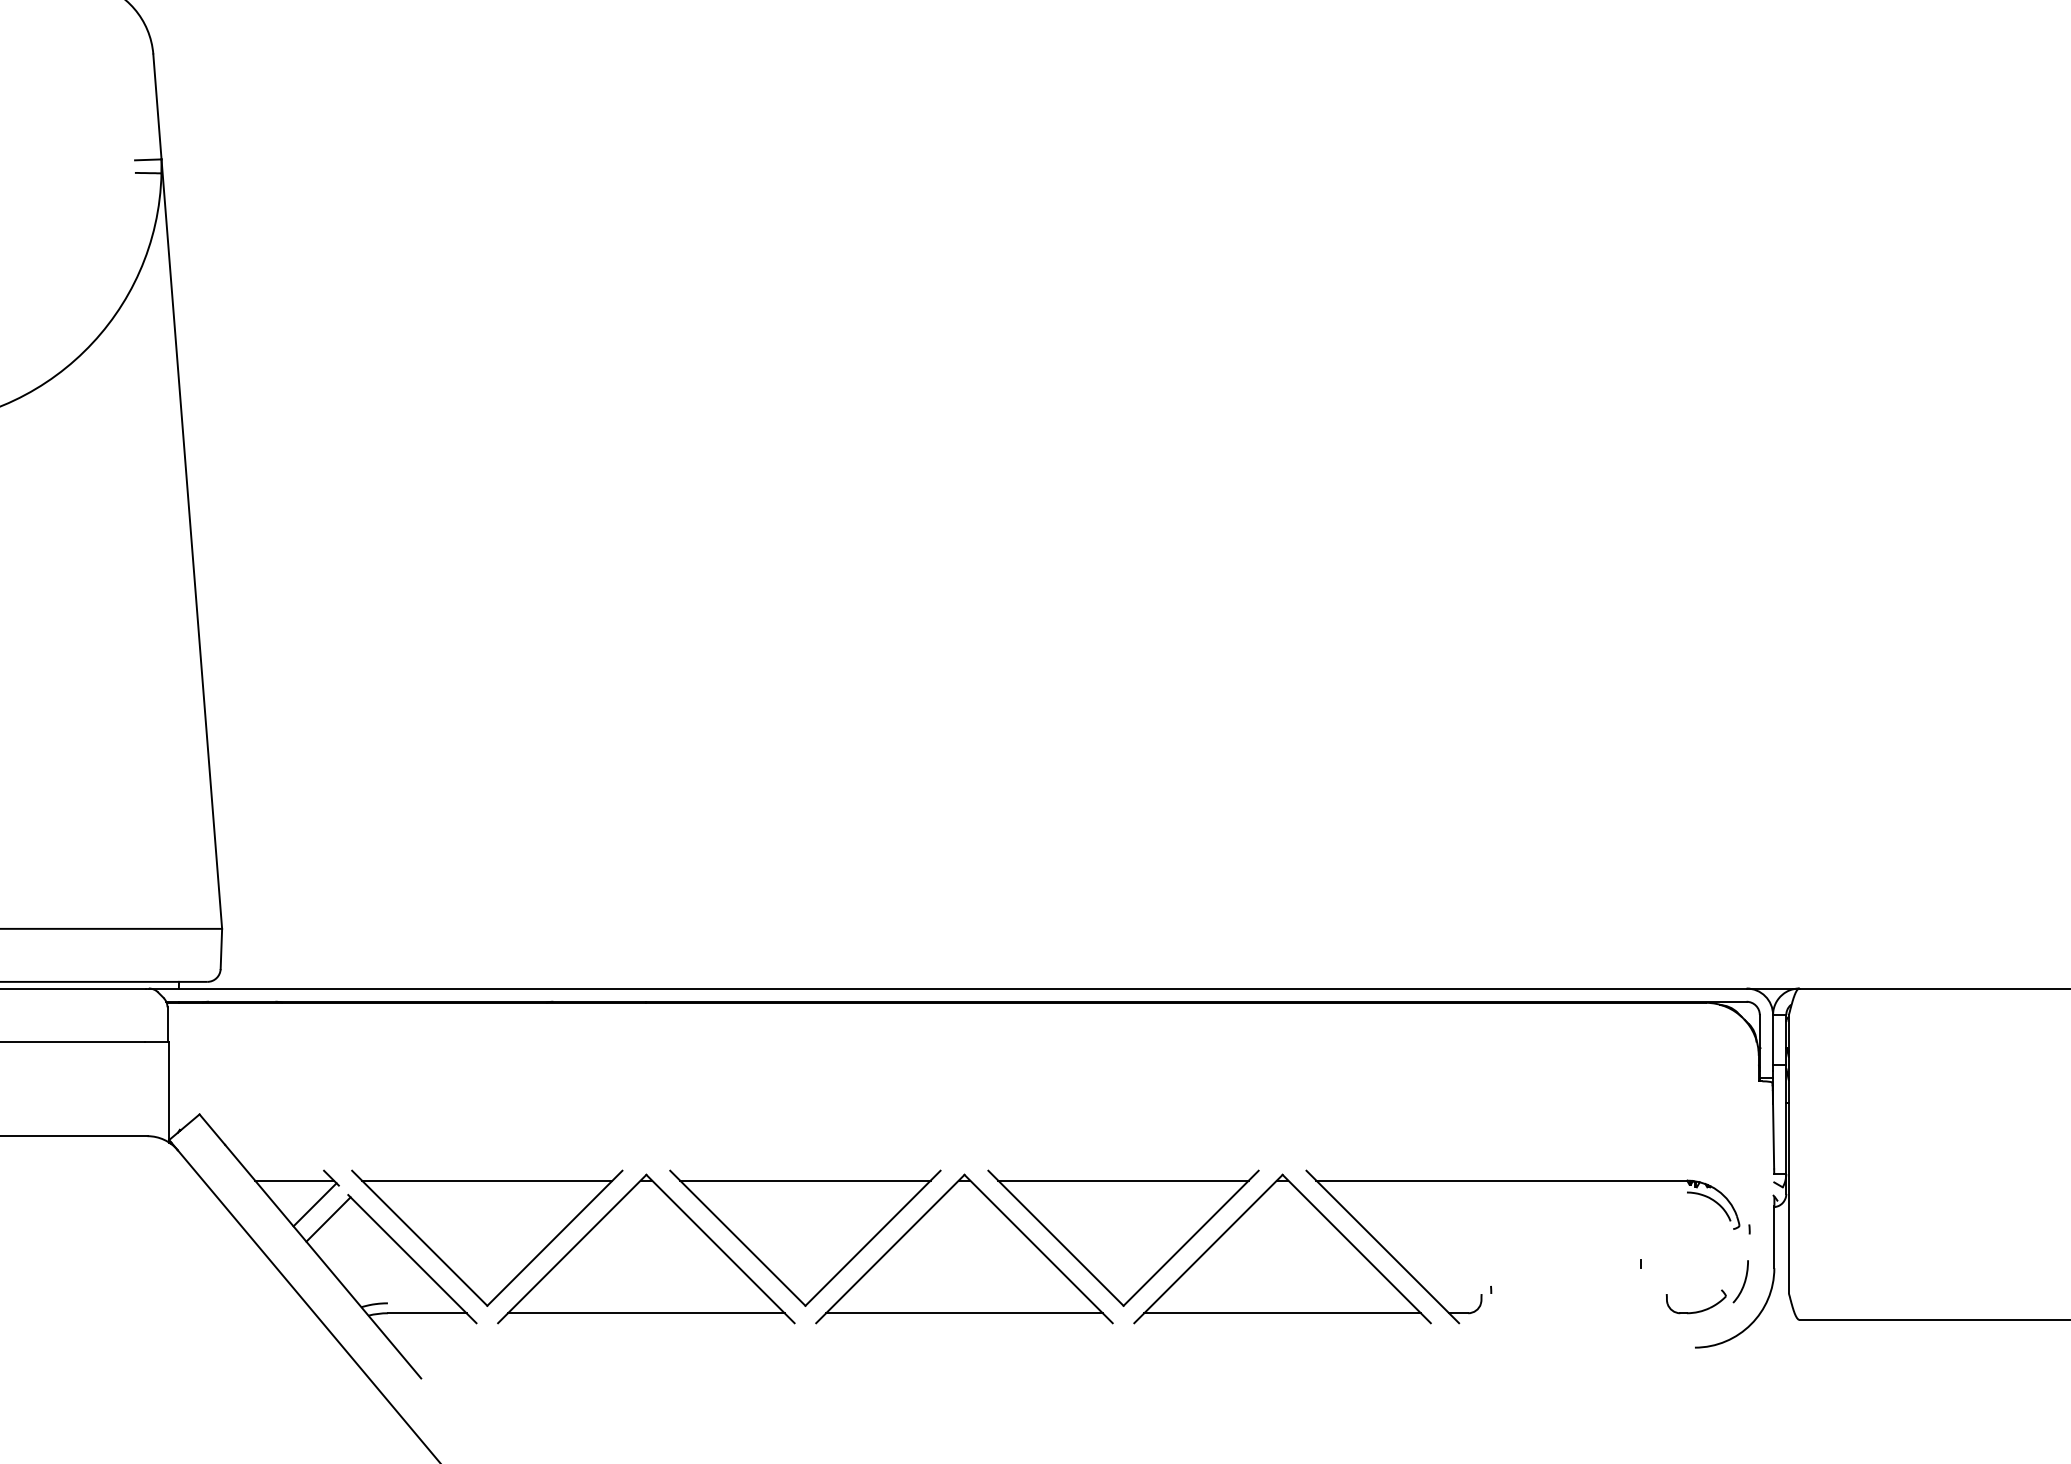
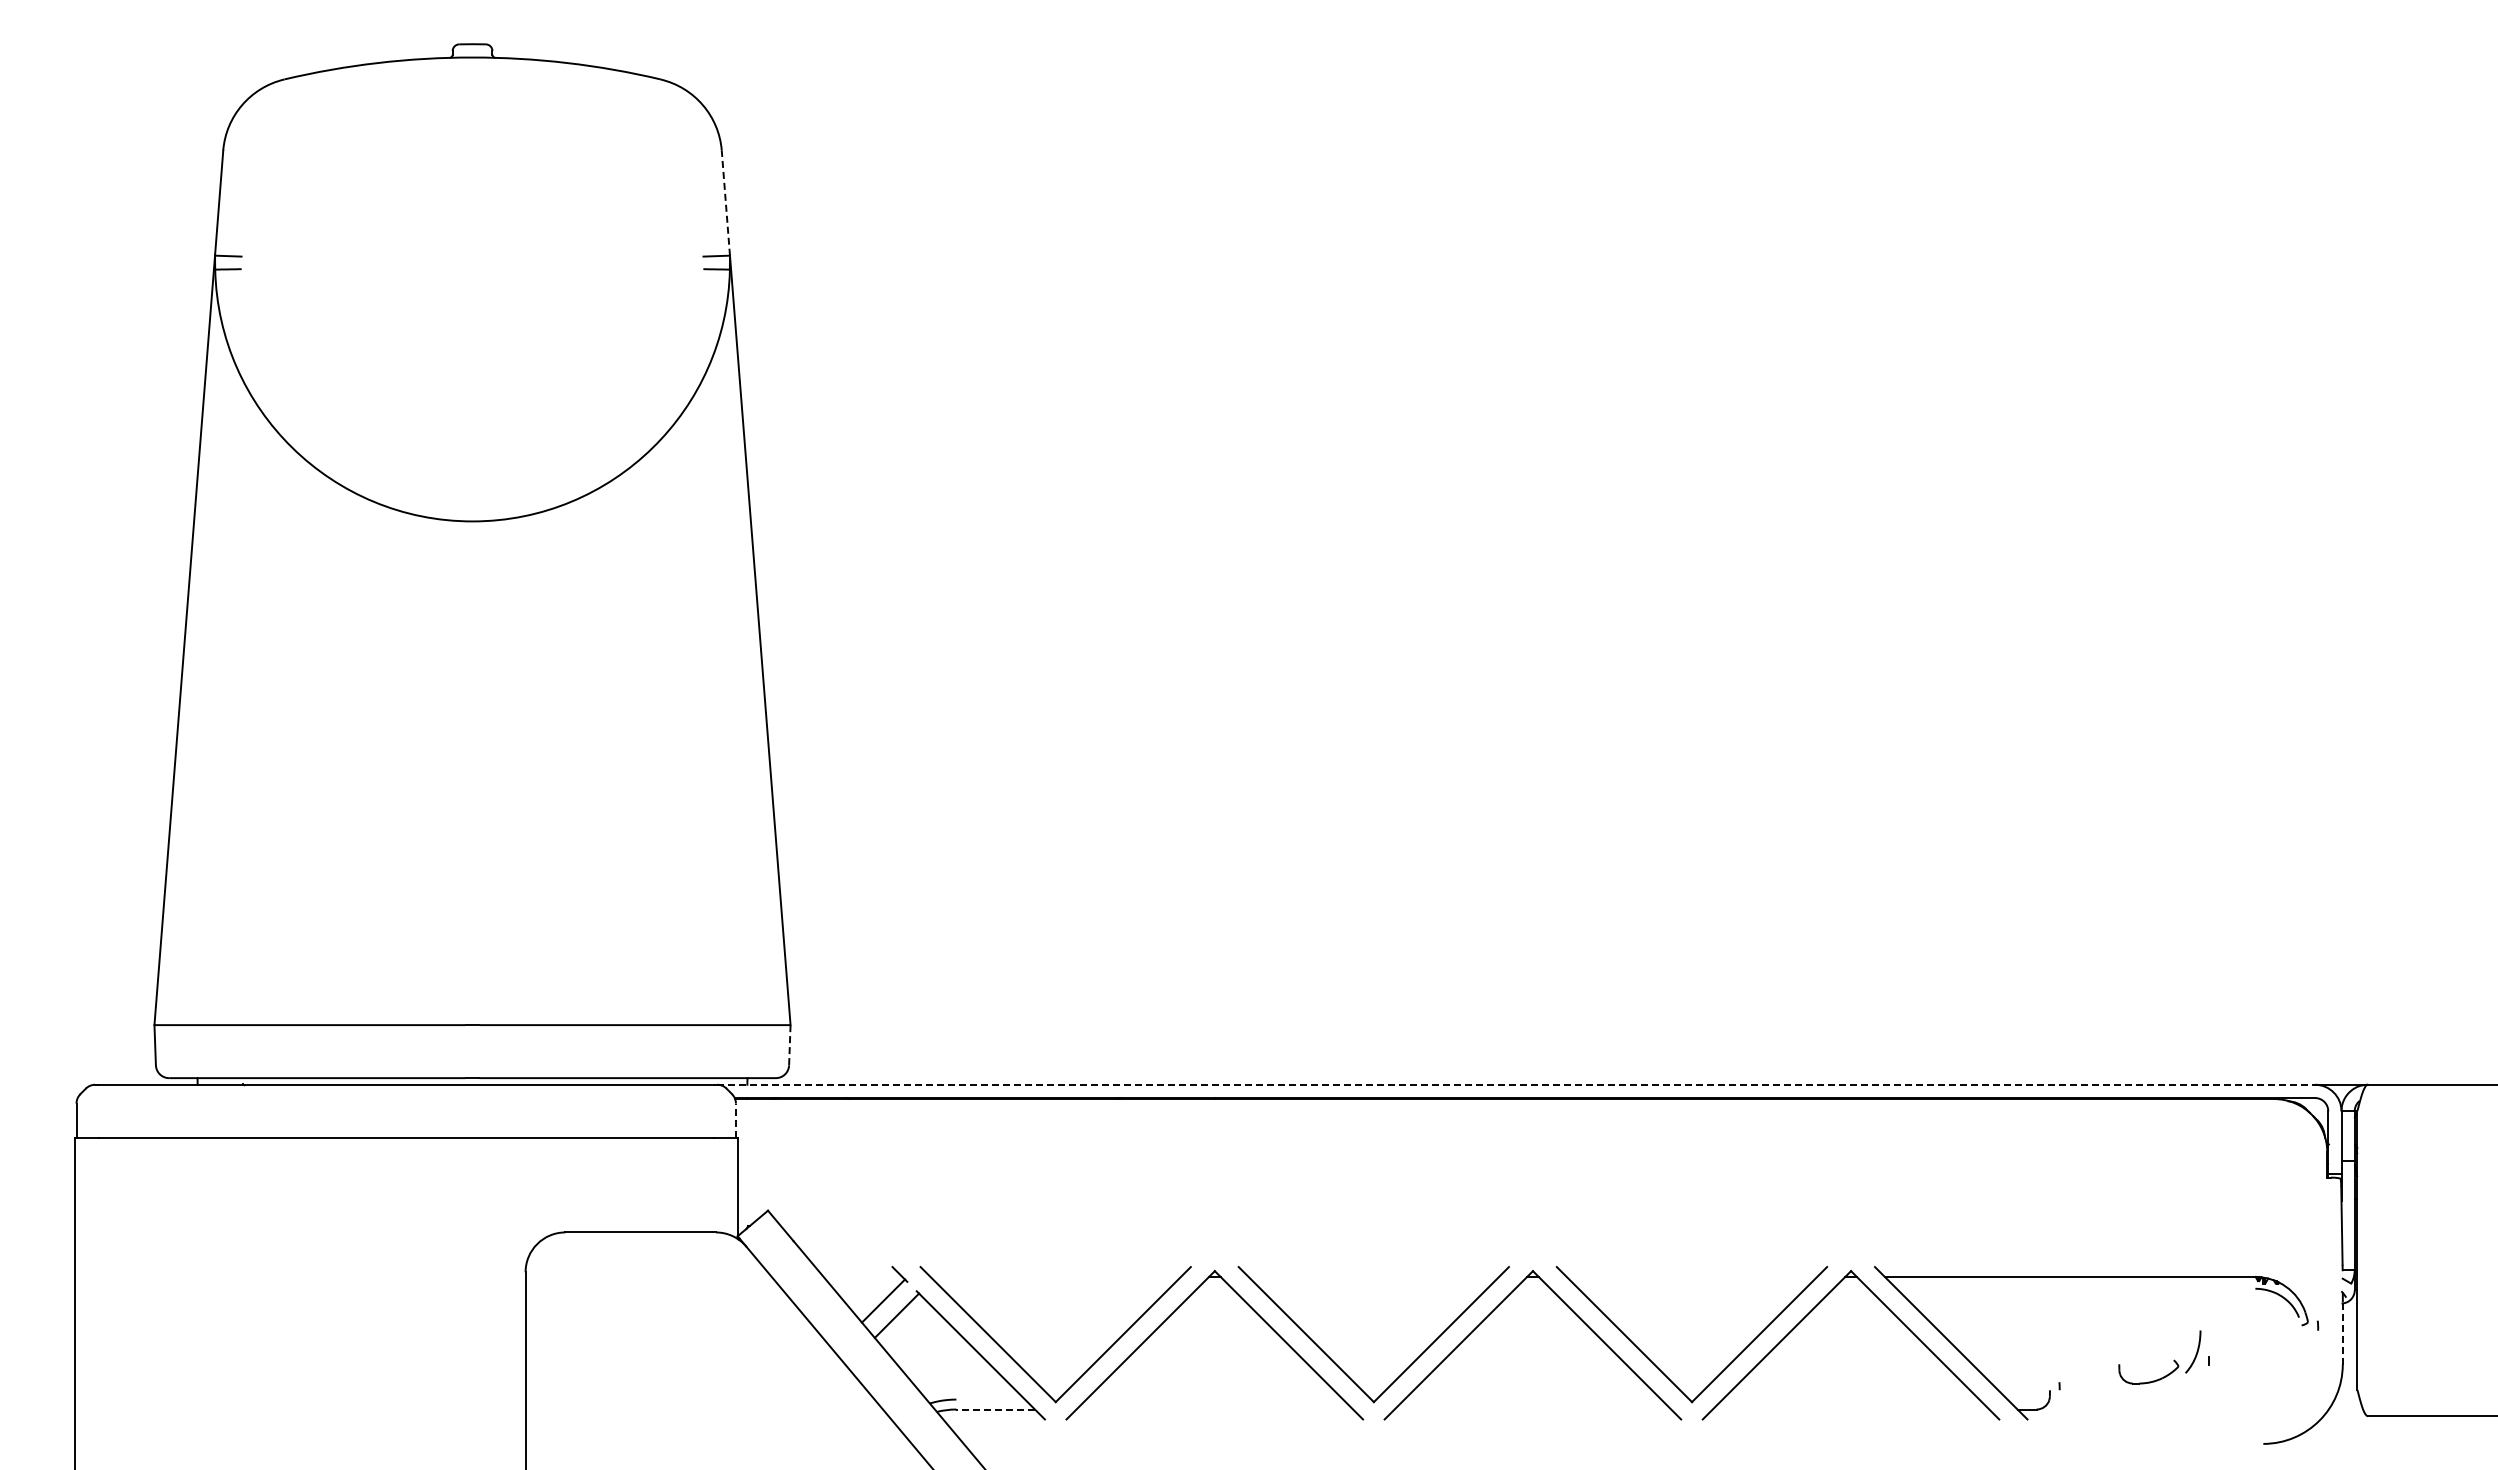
line: (157, 107) -> (725, 203), solid -> dashed
line: (221, 949) -> (789, 1045), solid -> dashed
line: (948, 988) -> (1516, 1084), solid -> dashed
line: (167, 1024) -> (735, 1120), solid -> dashed
line: (294, 1180) -> (862, 1276), removed
line: (487, 1180) -> (1055, 1276), removed
line: (805, 1180) -> (1373, 1276), removed
line: (1123, 1180) -> (1691, 1276), removed
line: (1774, 1236) -> (2342, 1332), solid -> dashed
part: (1721, 1290) -> (2173, 1360), moved
line: (427, 1313) -> (995, 1409), solid -> dashed
line: (646, 1313) -> (1214, 1409), removed
line: (964, 1313) -> (1532, 1409), removed
line: (1282, 1313) -> (1850, 1409), removed

